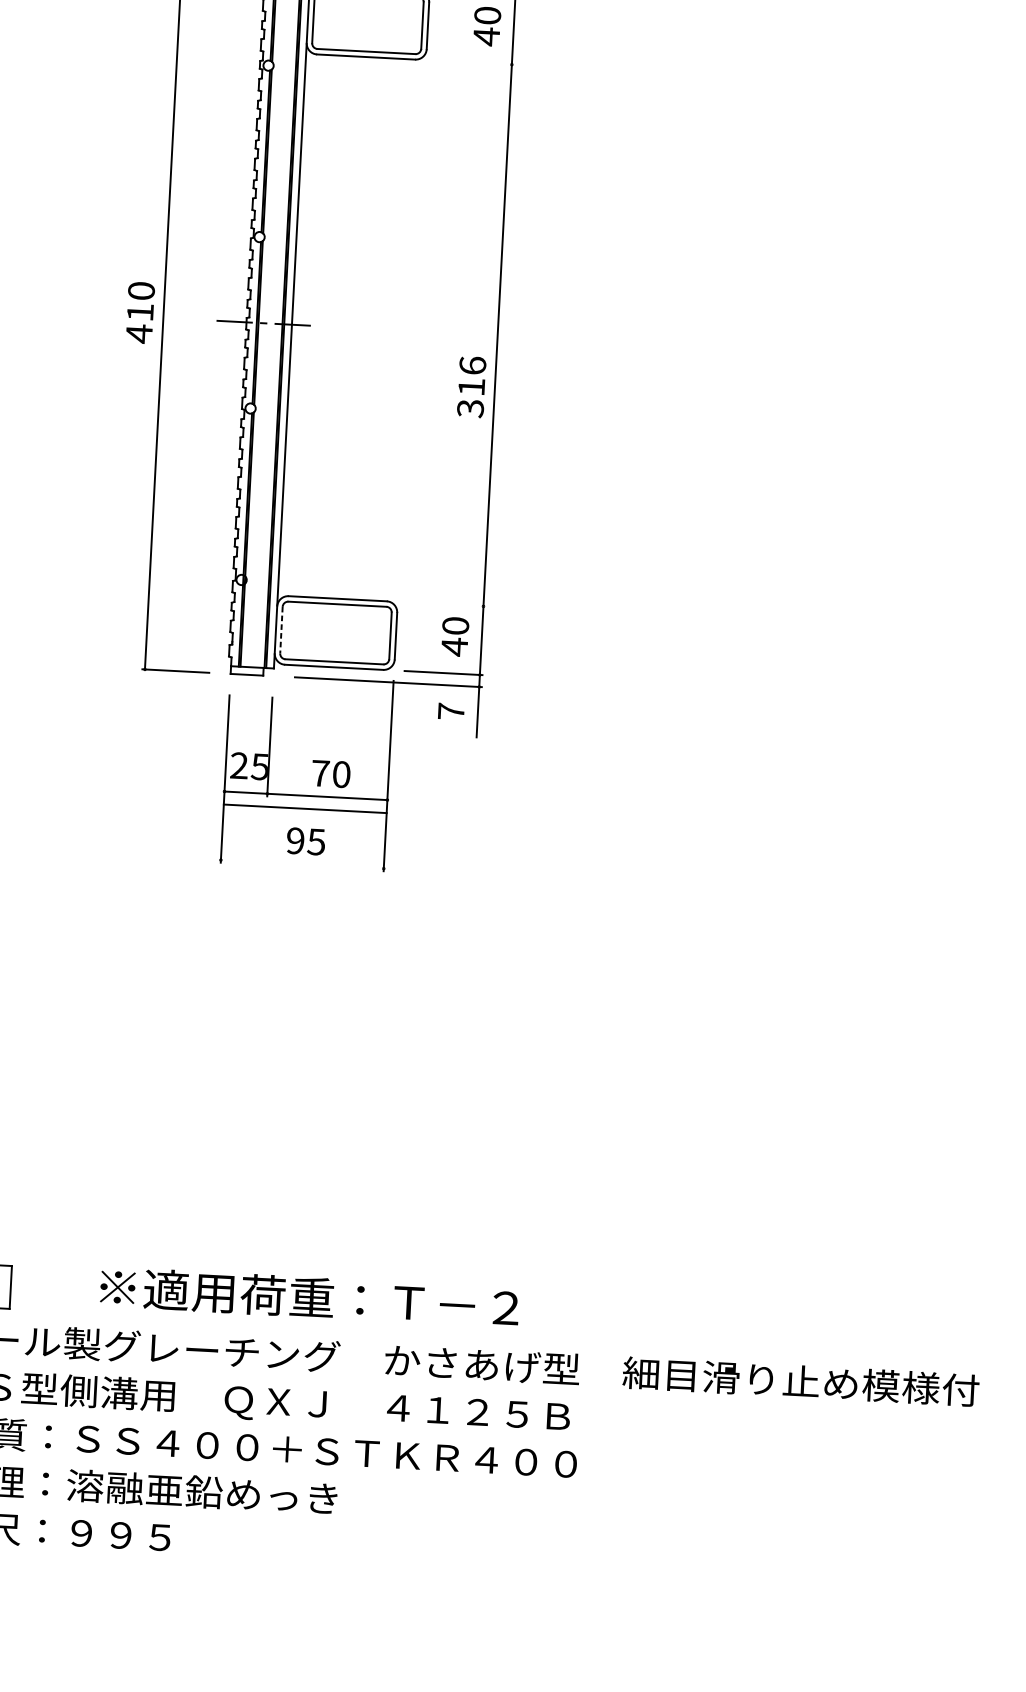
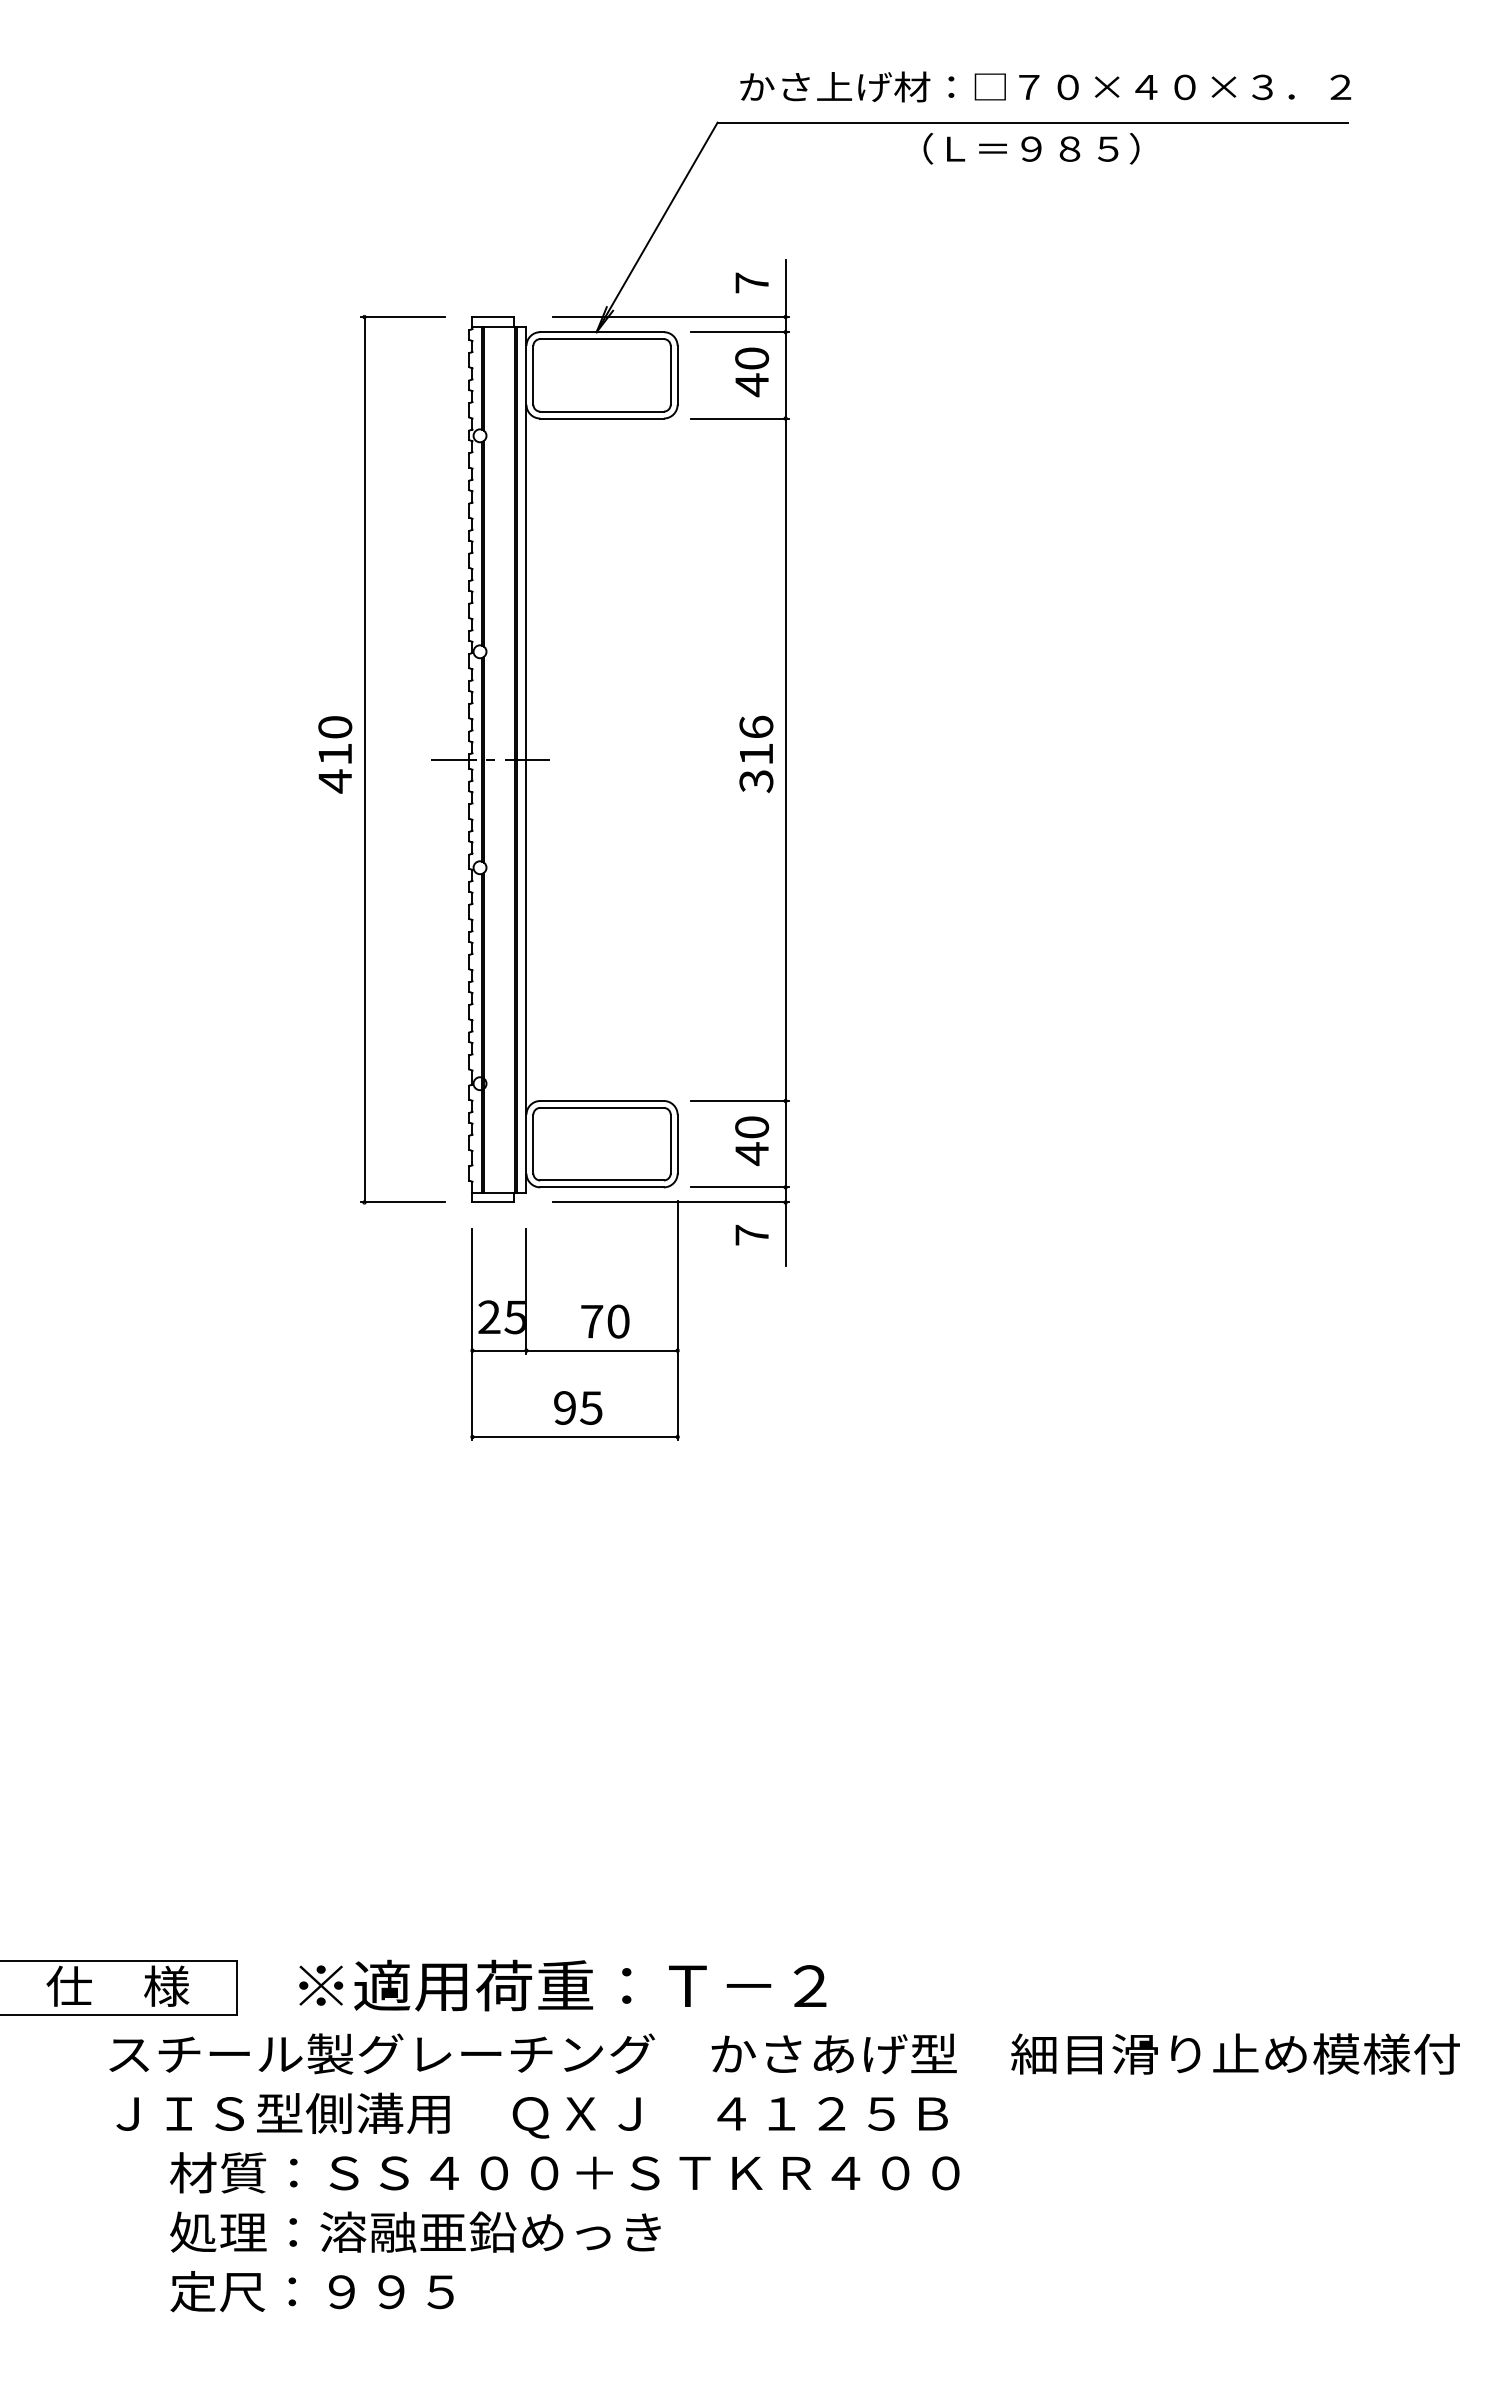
line: (475, 62) -> (739, 418), added
text: (471, 386) -> (756, 753), moved
line: (446, 604) -> (739, 1100), added
line: (281, 630) -> (533, 1144), dashed -> solid
line: (304, 809) -> (574, 1437), moved
text: (309, 1297) -> (562, 1985), moved

